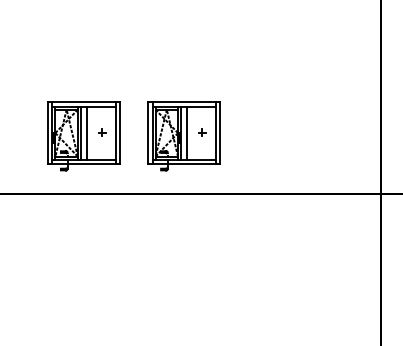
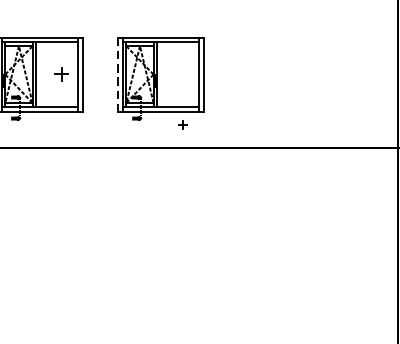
line: (87, 132) -> (44, 73), removed
part: (102, 132) -> (62, 73), size x1.6
line: (187, 132) -> (164, 73), removed
part: (202, 132) -> (183, 124), moved
line: (148, 133) -> (117, 75), solid -> dashed

